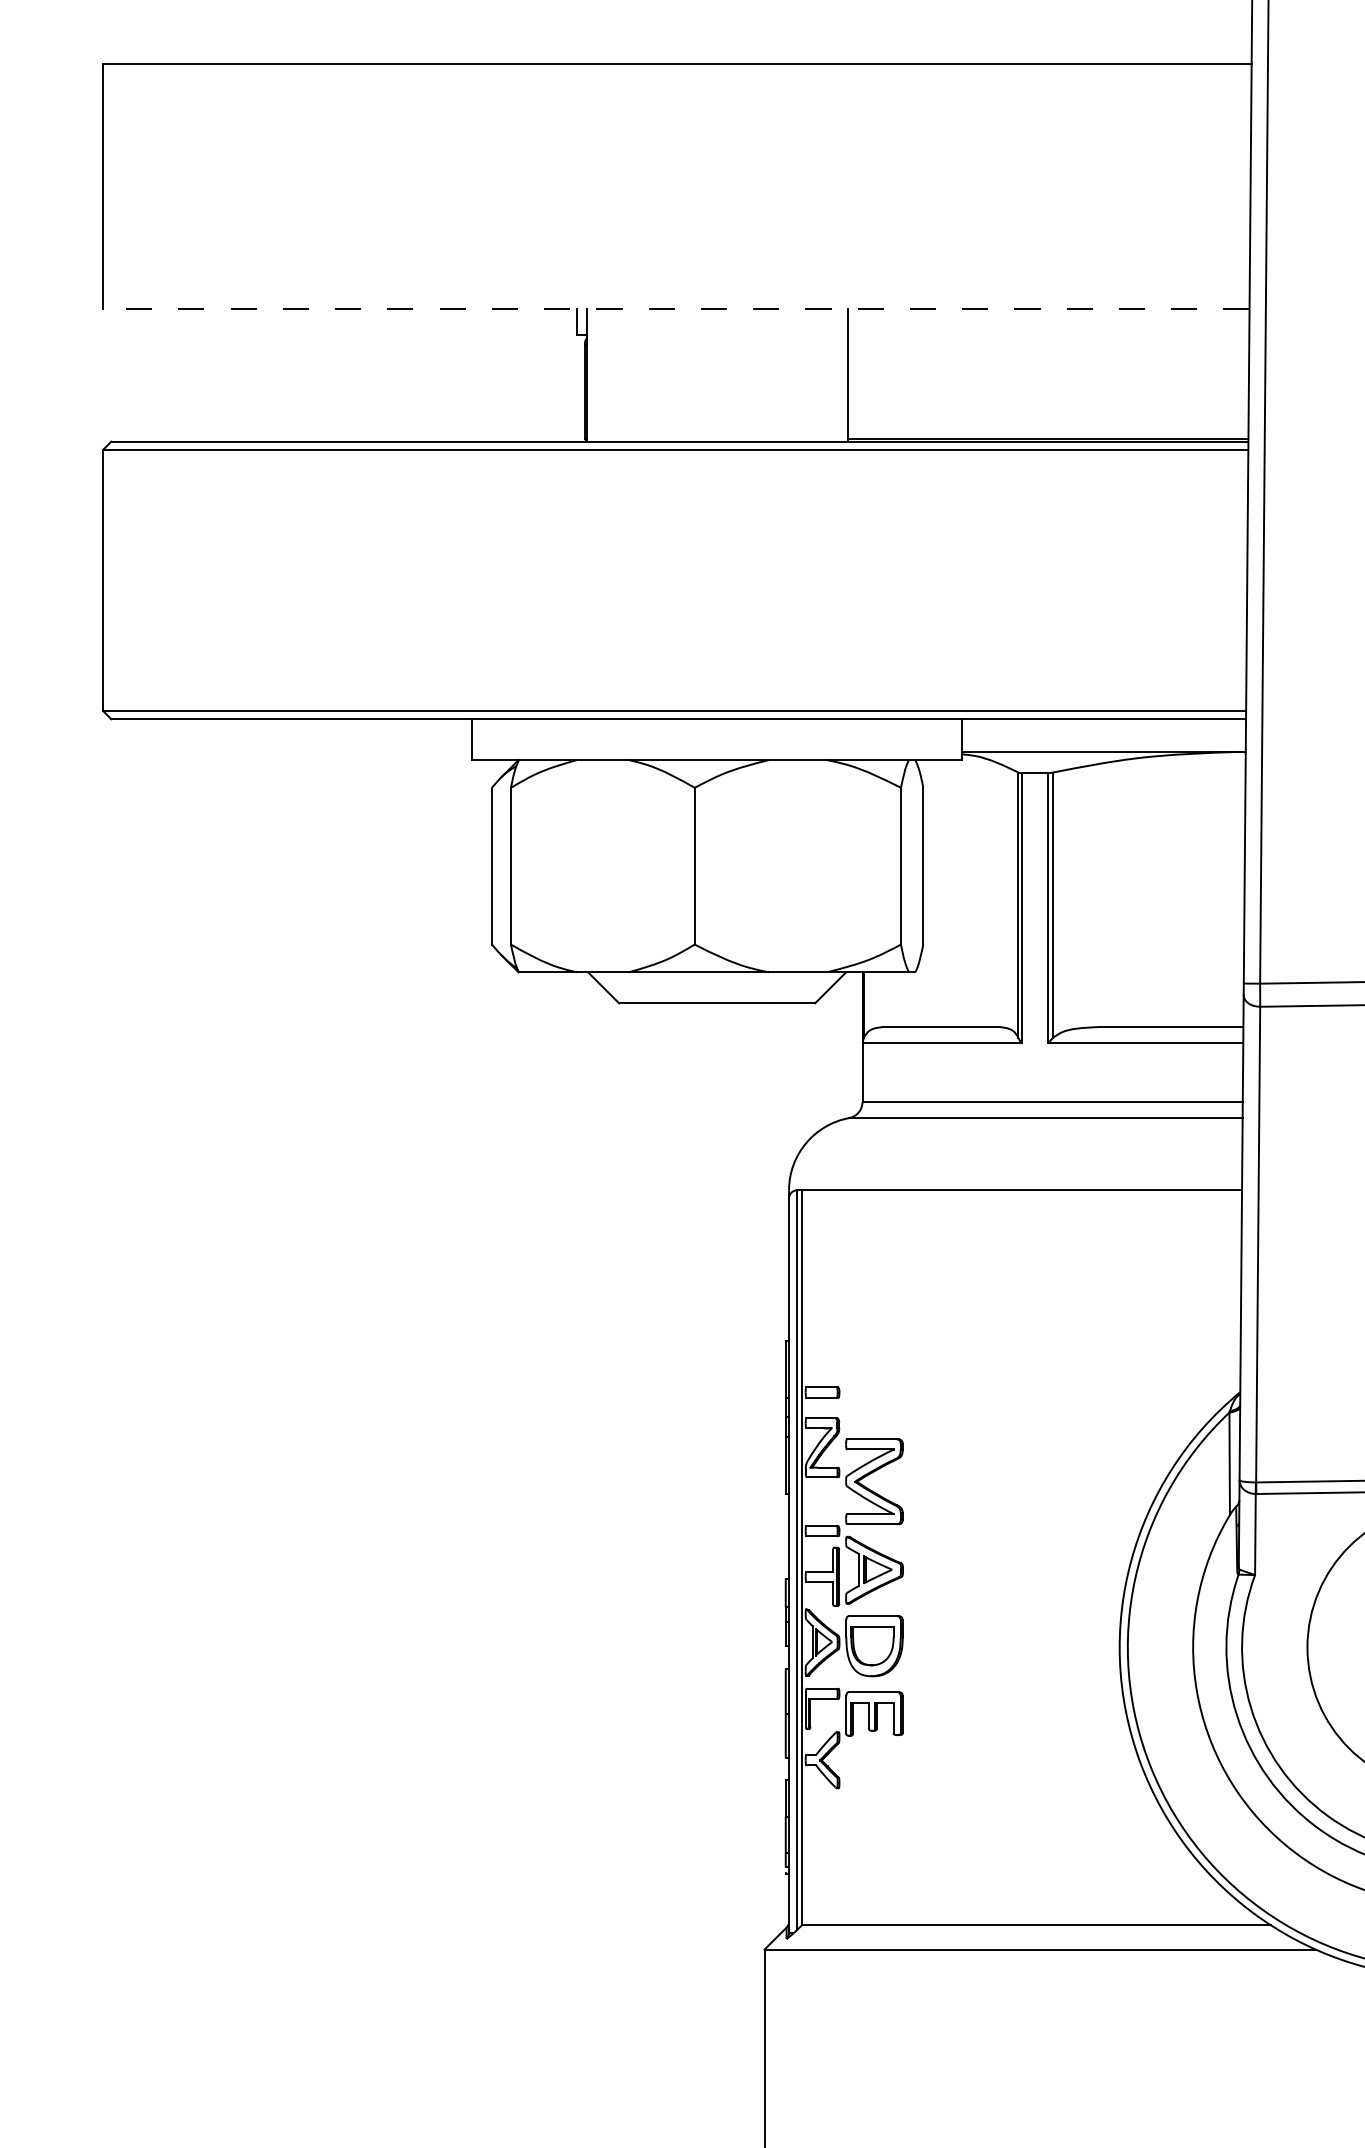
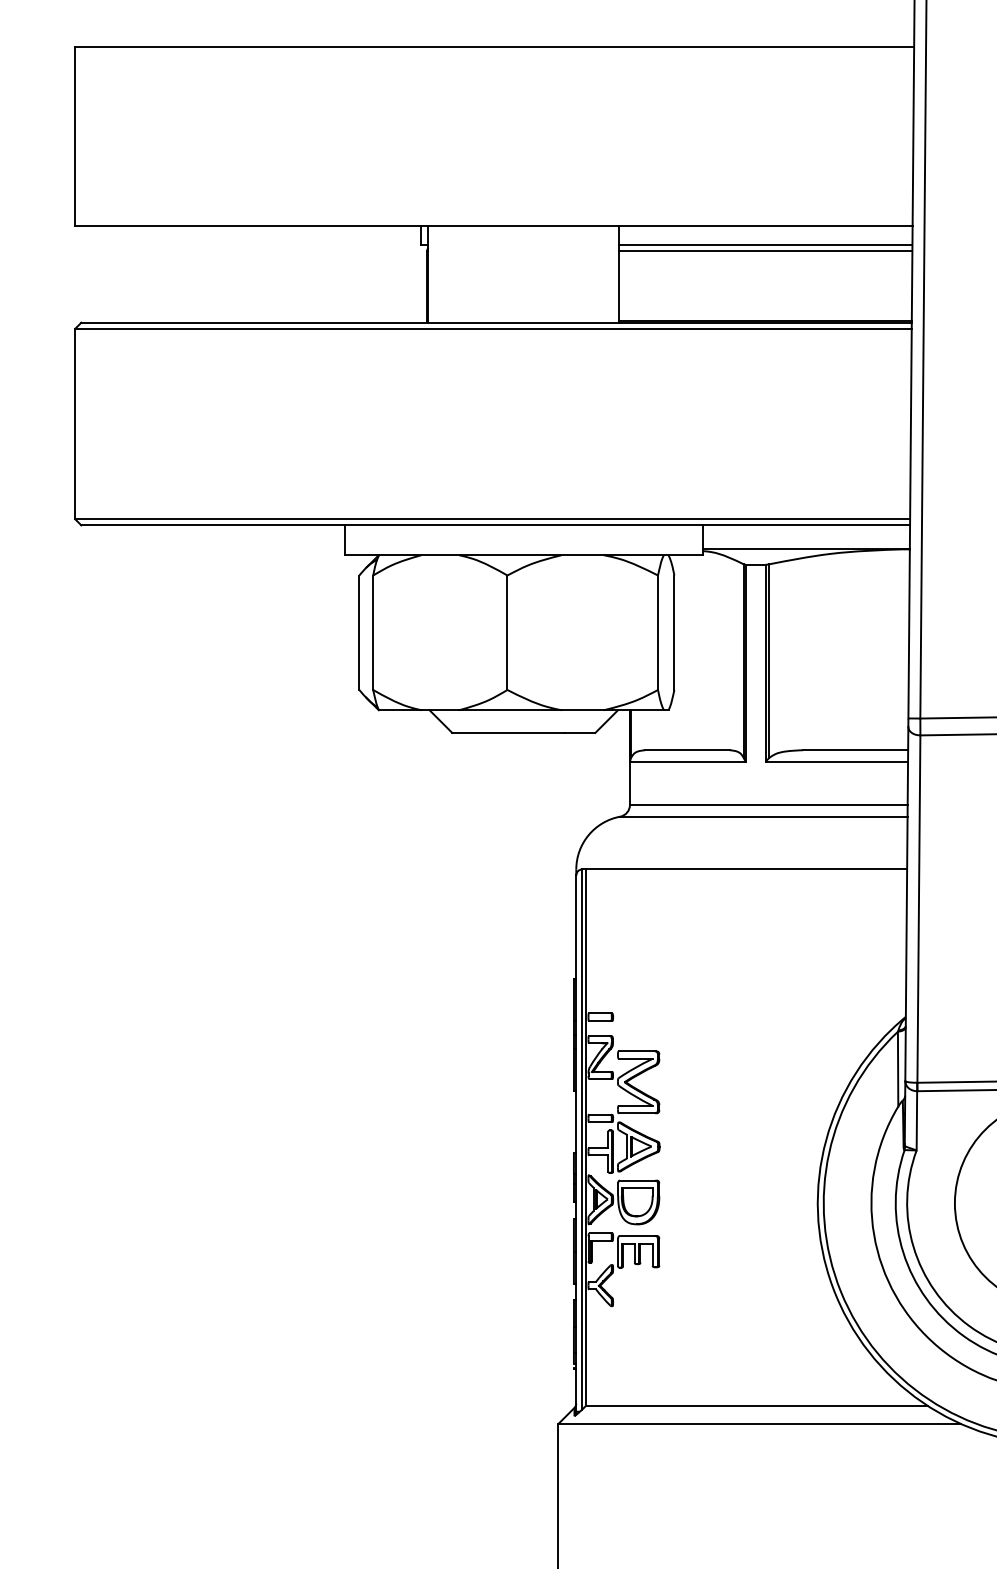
line: (675, 309) -> (493, 226), dashed -> solid
line: (1048, 335) -> (765, 245), added
line: (1048, 343) -> (765, 251), added

